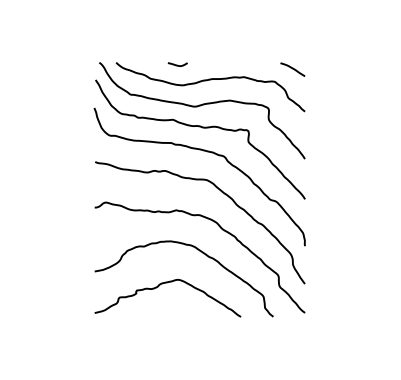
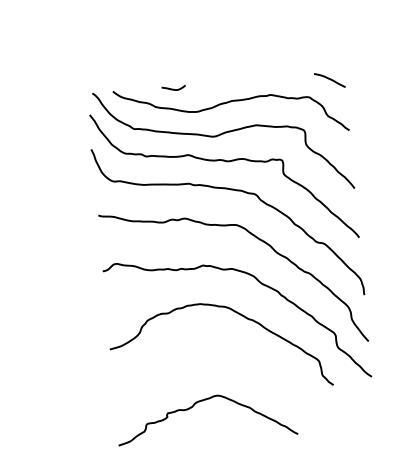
curve: (177, 64) -> (173, 88), moved
curve: (158, 287) -> (193, 407), moved

